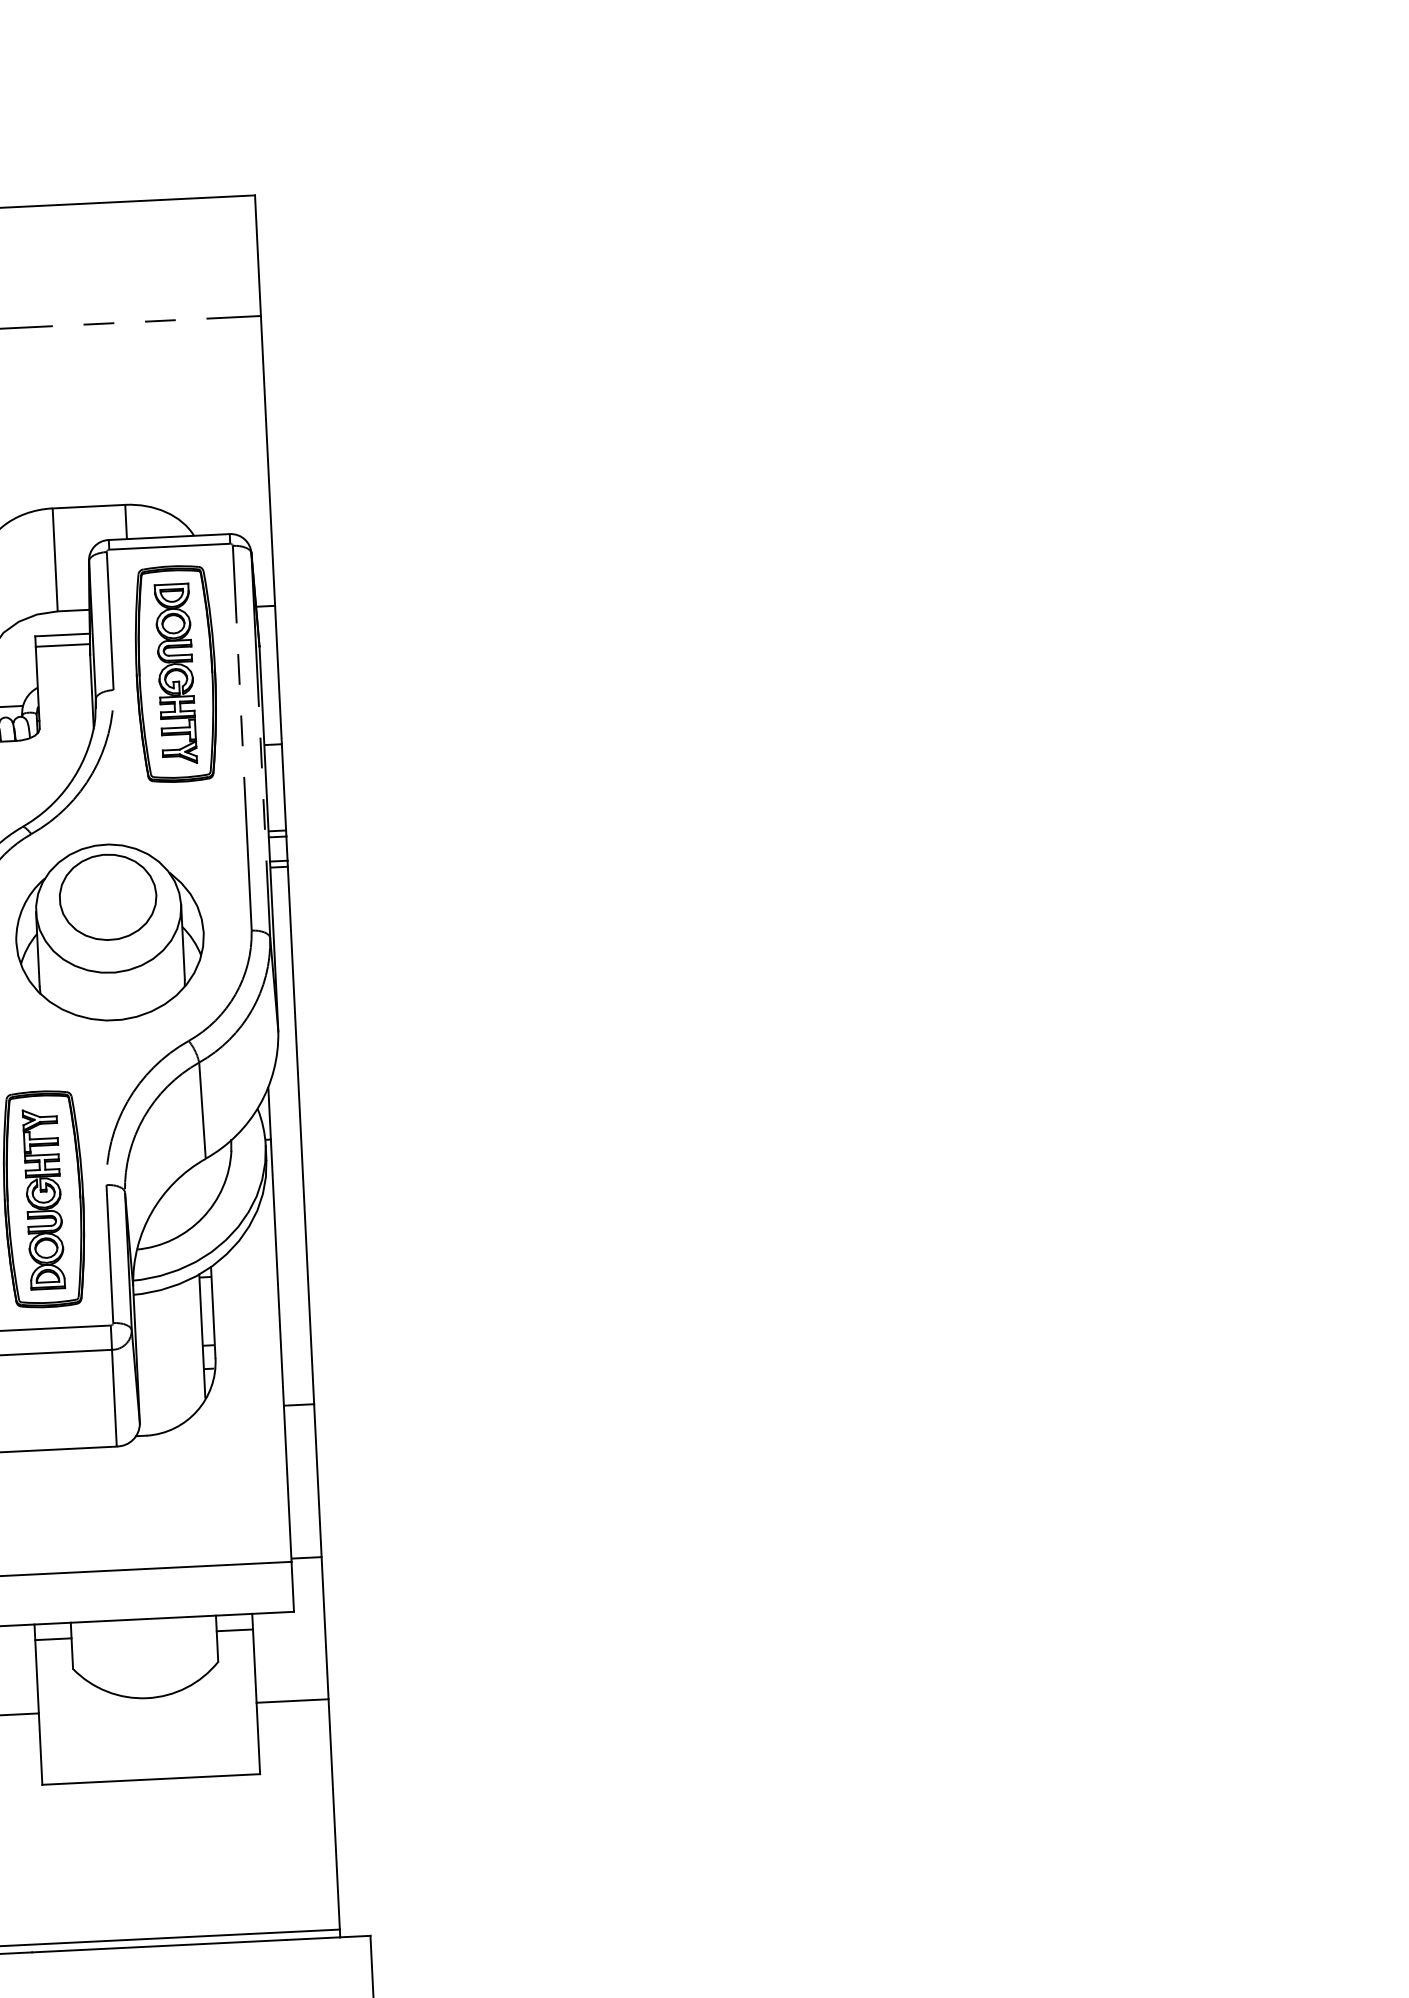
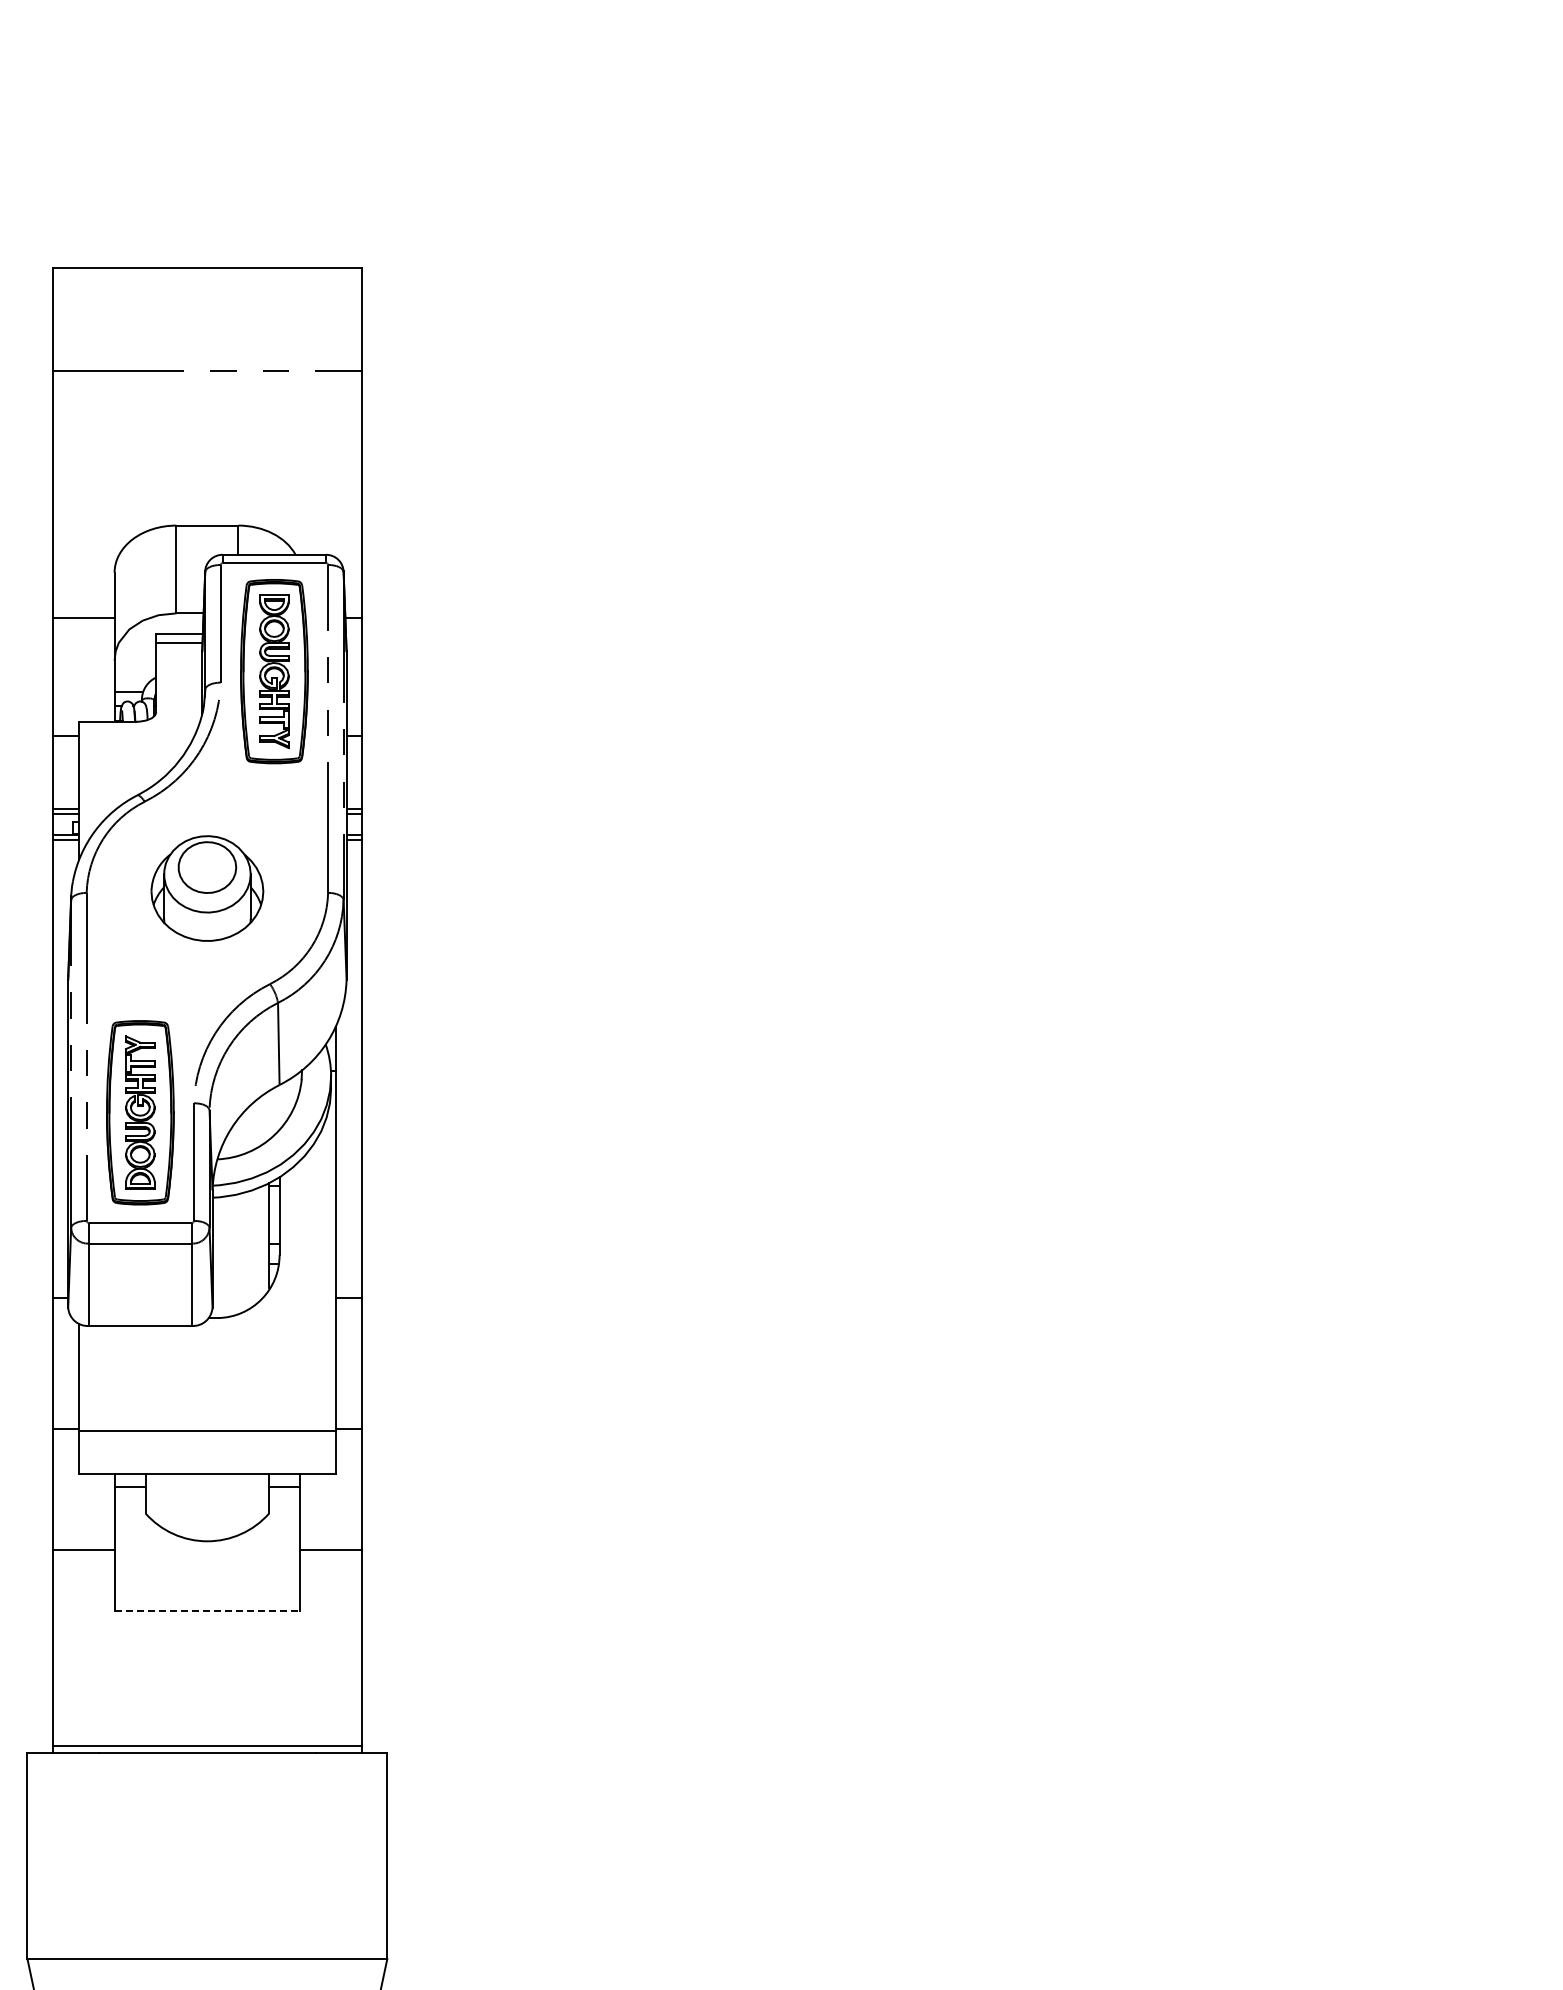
part: (109, 932) -> (207, 888), size x0.7
line: (151, 1779) -> (207, 1610), solid -> dashed

